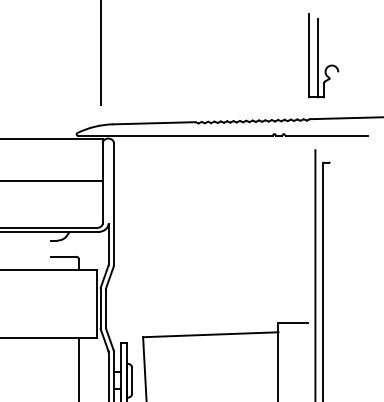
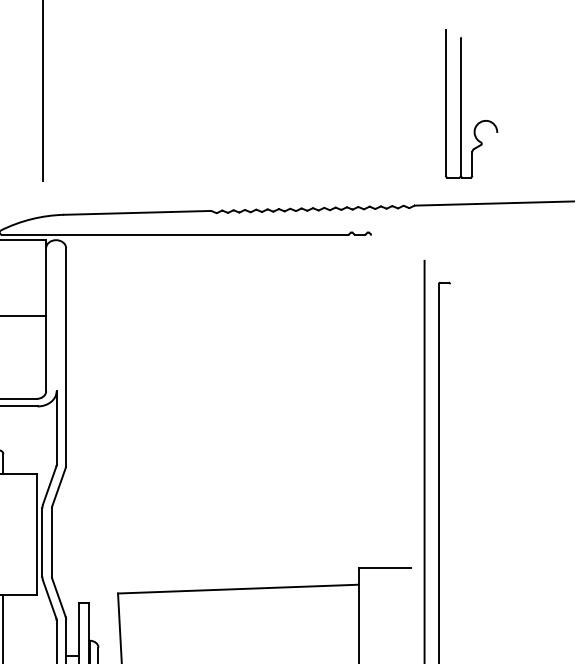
part: (323, 55) -> (470, 102), moved
line: (326, 135) -> (444, 234), removed

